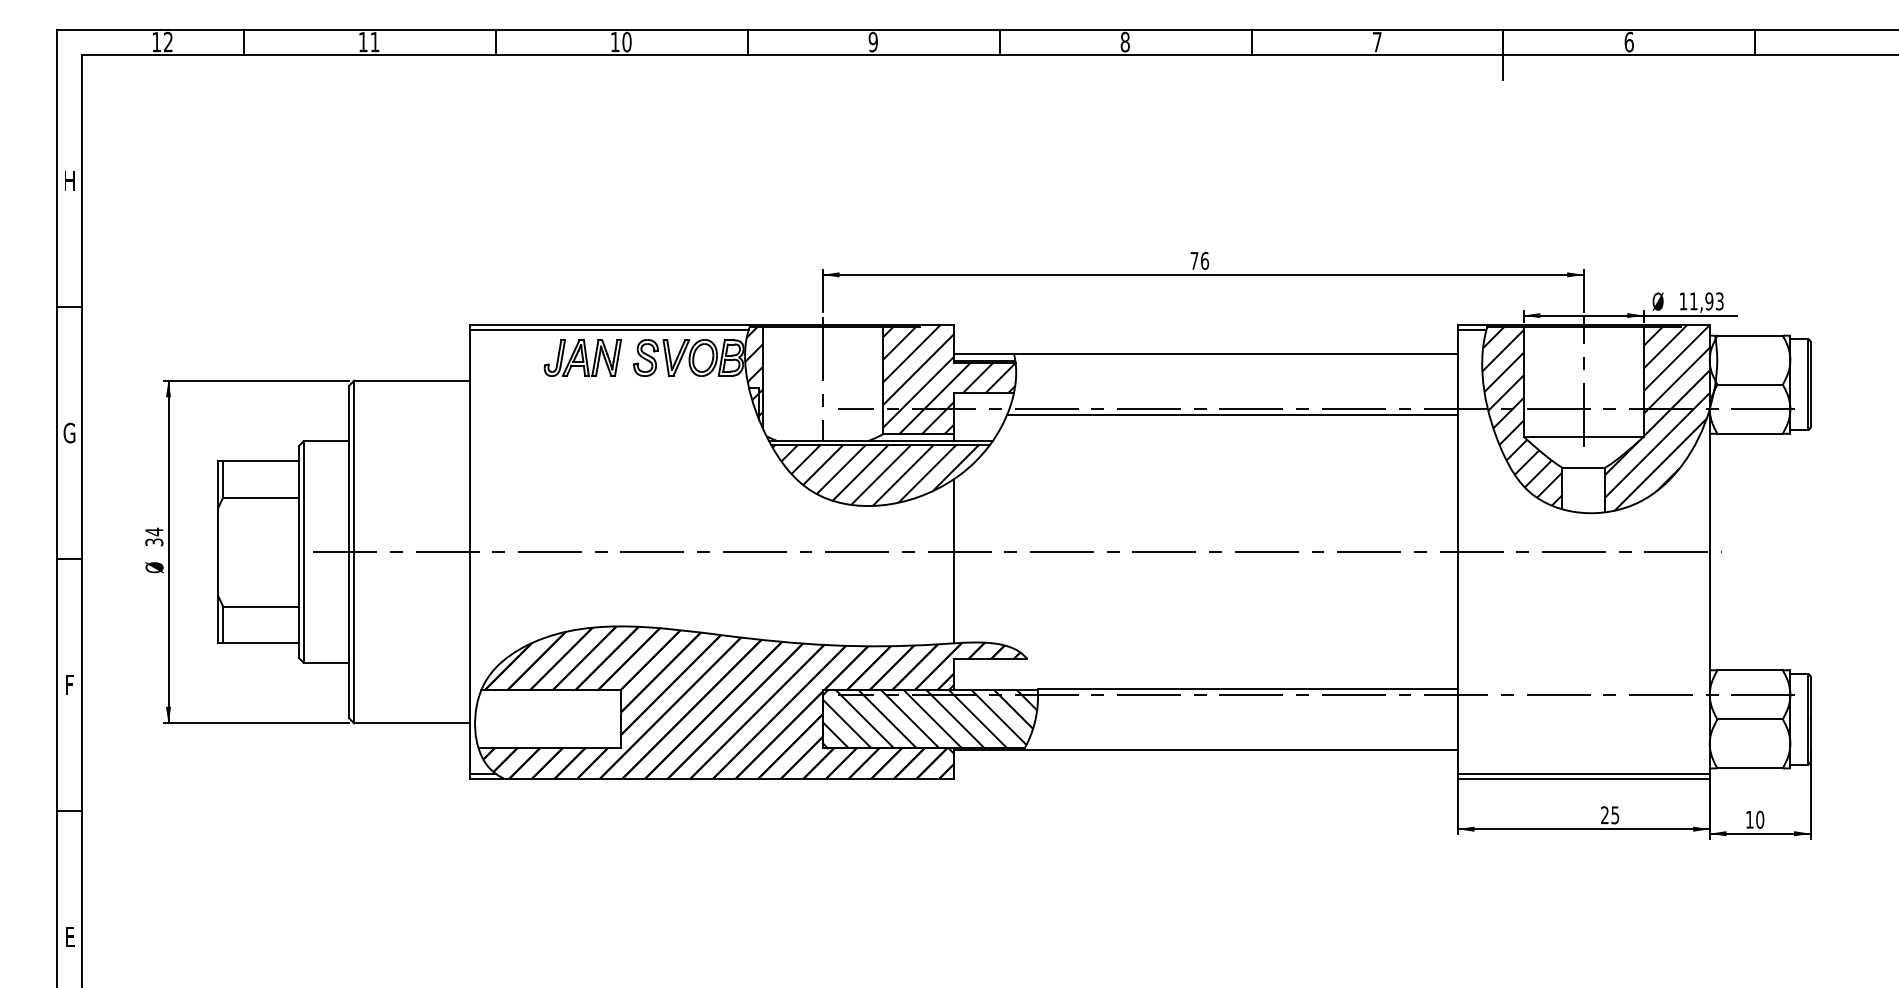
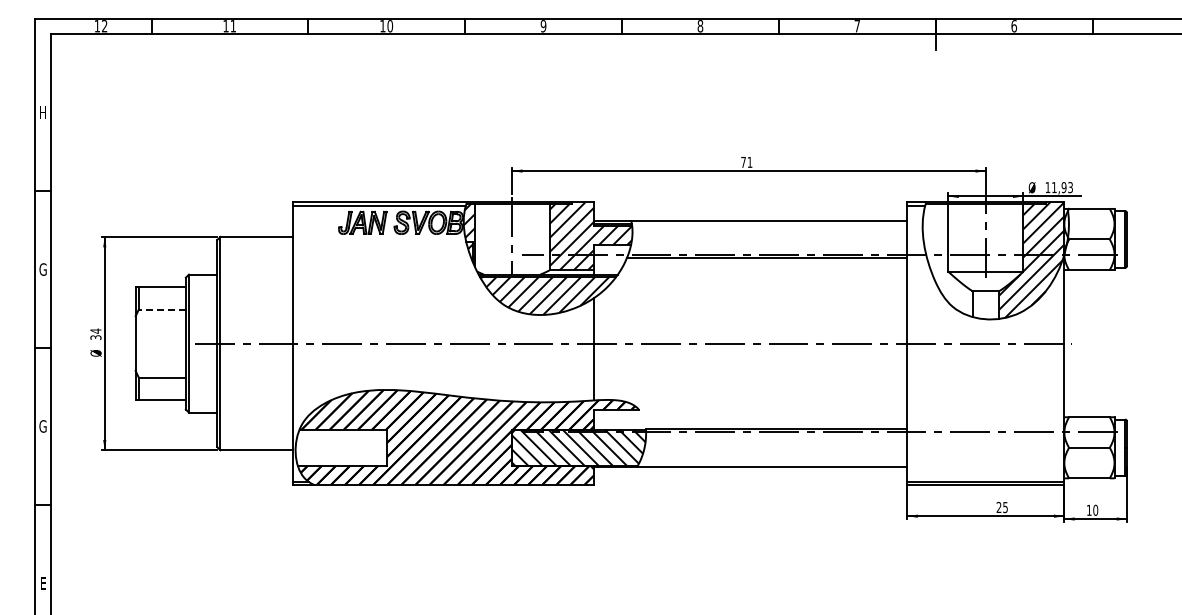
text: (1204, 259) -> (749, 161), 76 -> 71
hatch: (1522, 415) -> (947, 258), removed
line: (261, 497) -> (162, 309), solid -> dashed
text: (68, 685) -> (42, 426), F -> G

